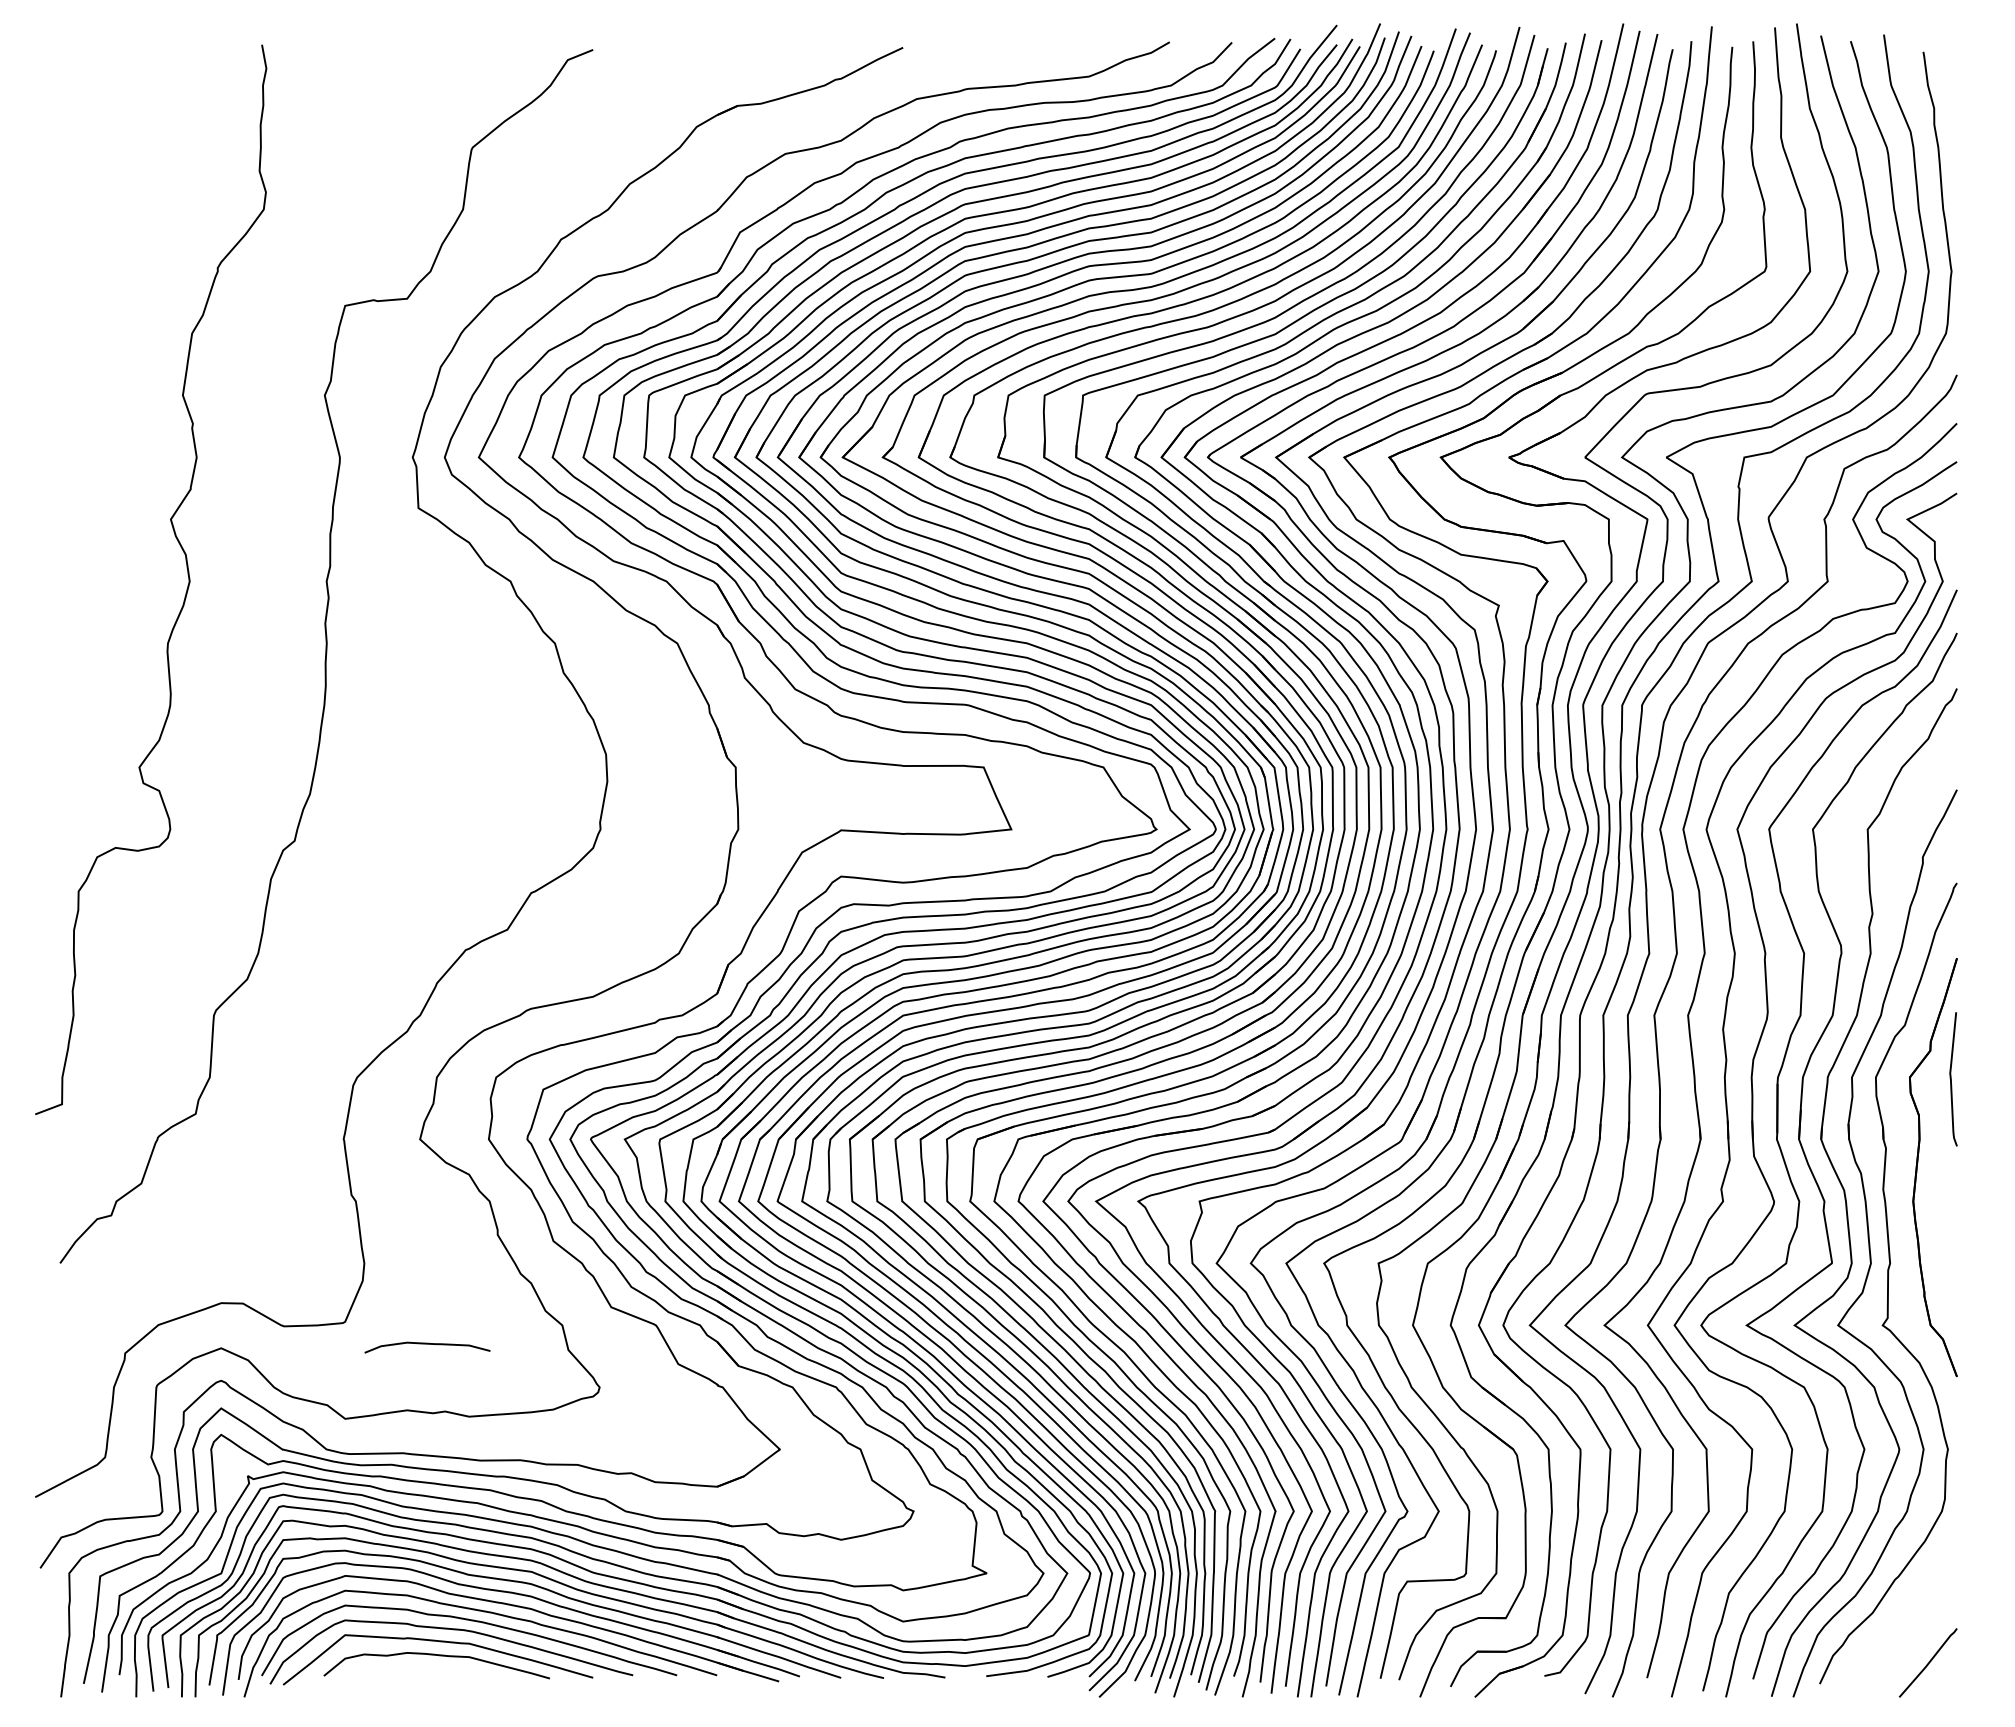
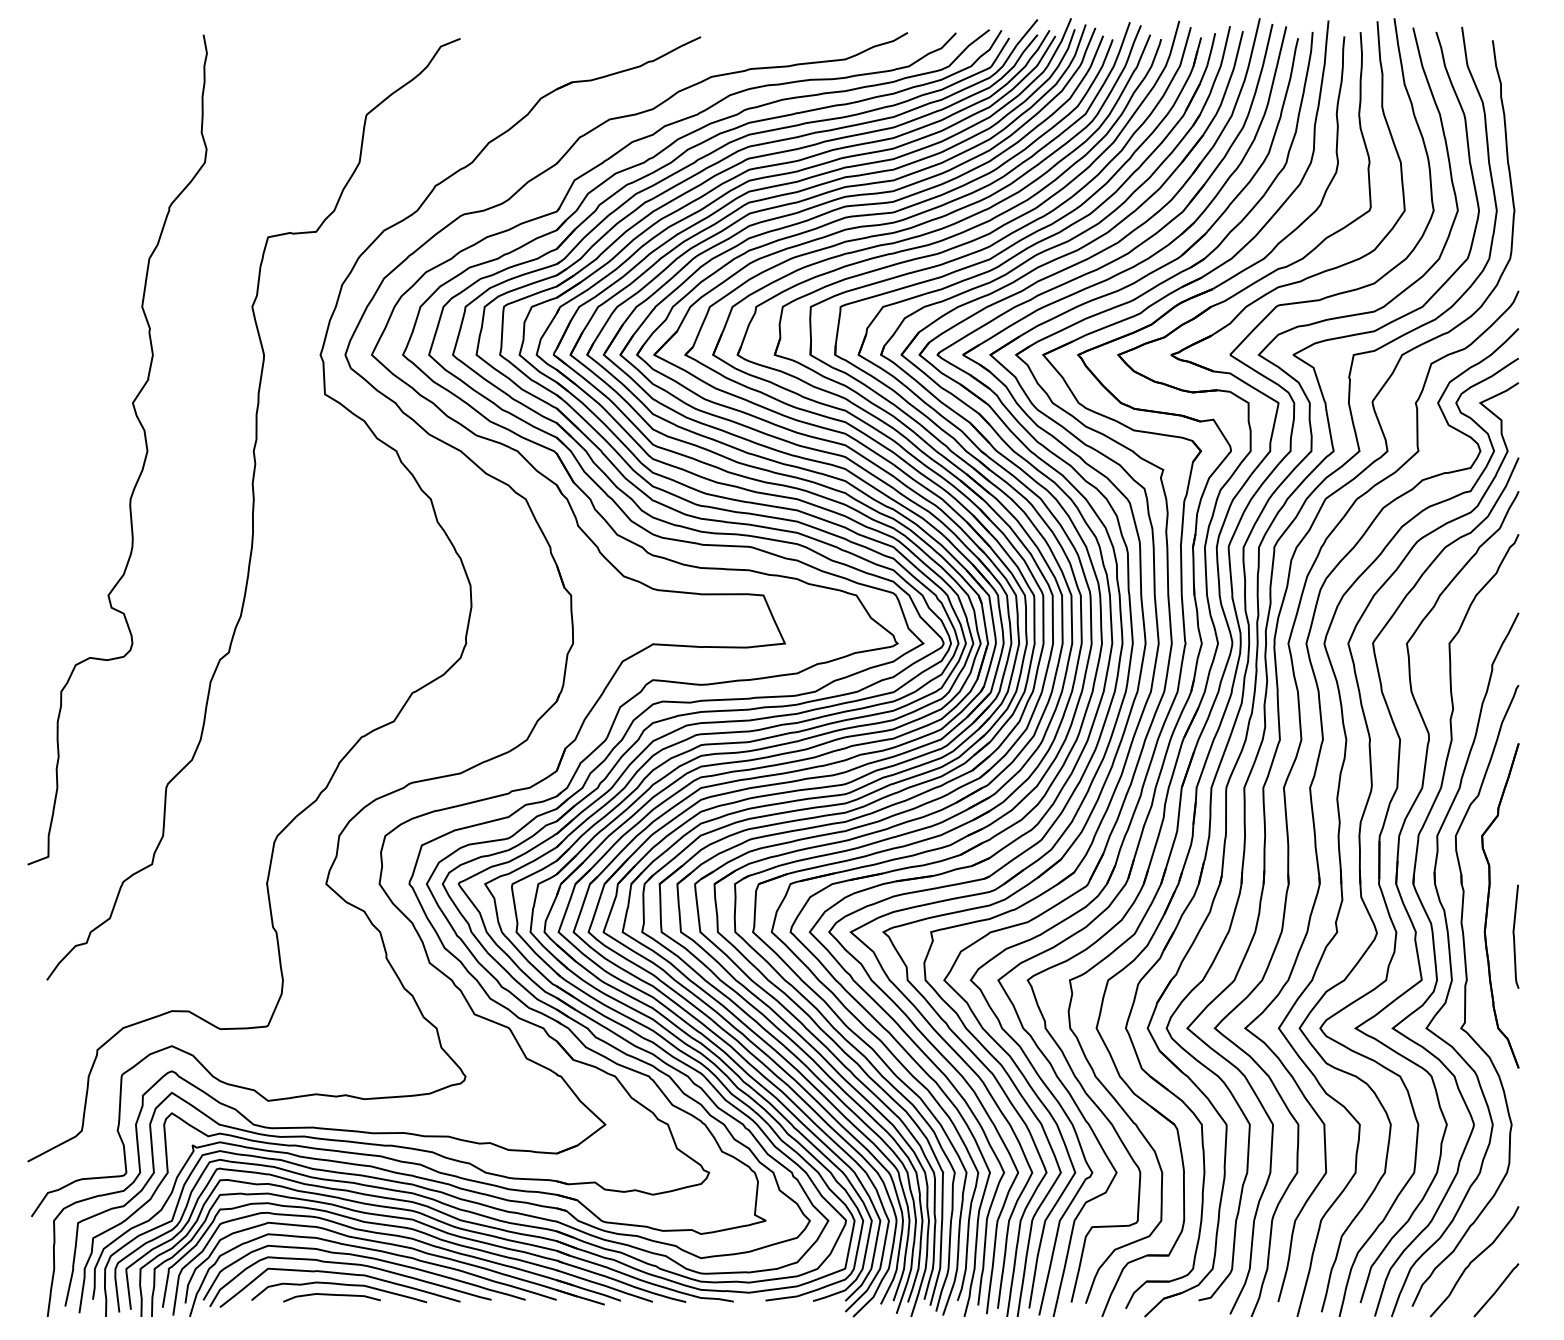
curve: (1951, 1079) -> (1514, 936), moved
curve: (427, 1344) -> (331, 1295), moved
curve: (1899, 1624) -> (1474, 1260), added

